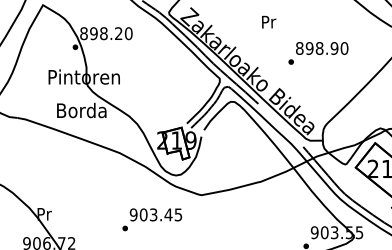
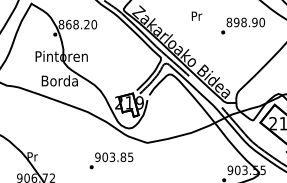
text: (93, 33) -> (68, 24), 898.20 -> 868.20
text: (318, 52) -> (243, 25), moved
text: (168, 213) -> (123, 156), 903.45 -> 903.85

